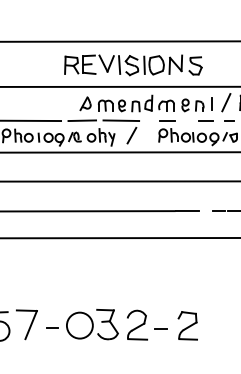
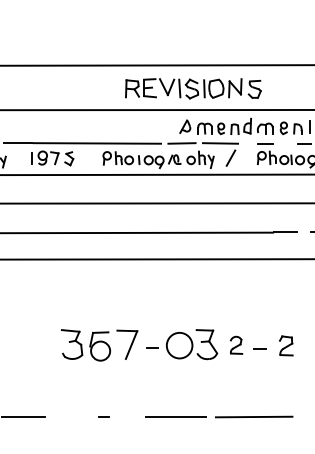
part: (133, 65) -> (193, 88), moved
part: (137, 325) -> (236, 345), size x0.6
part: (188, 325) -> (286, 345), size x0.7

